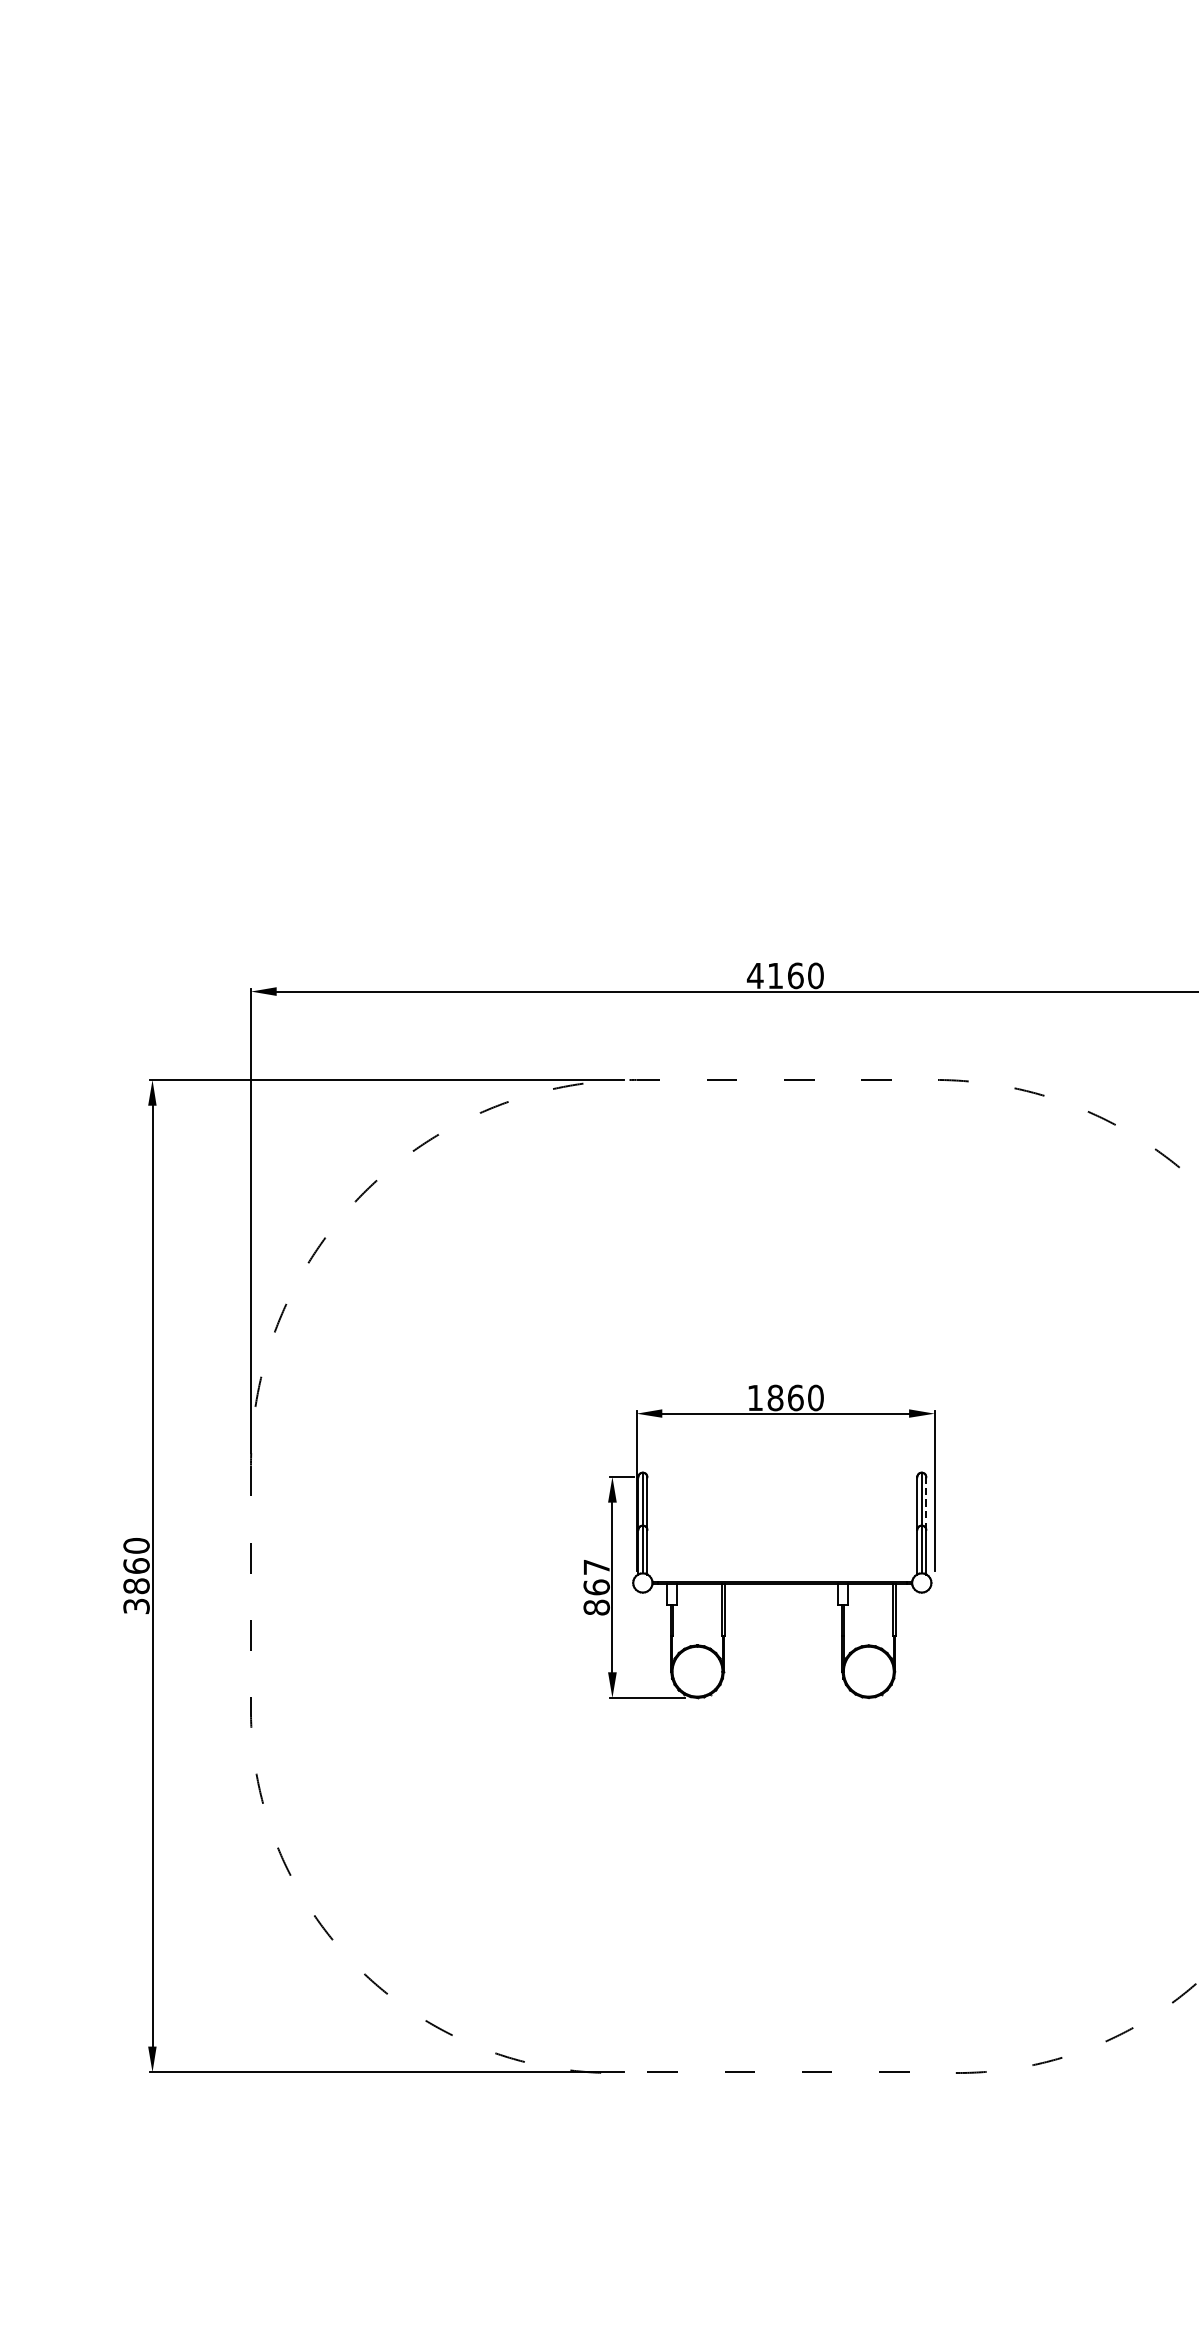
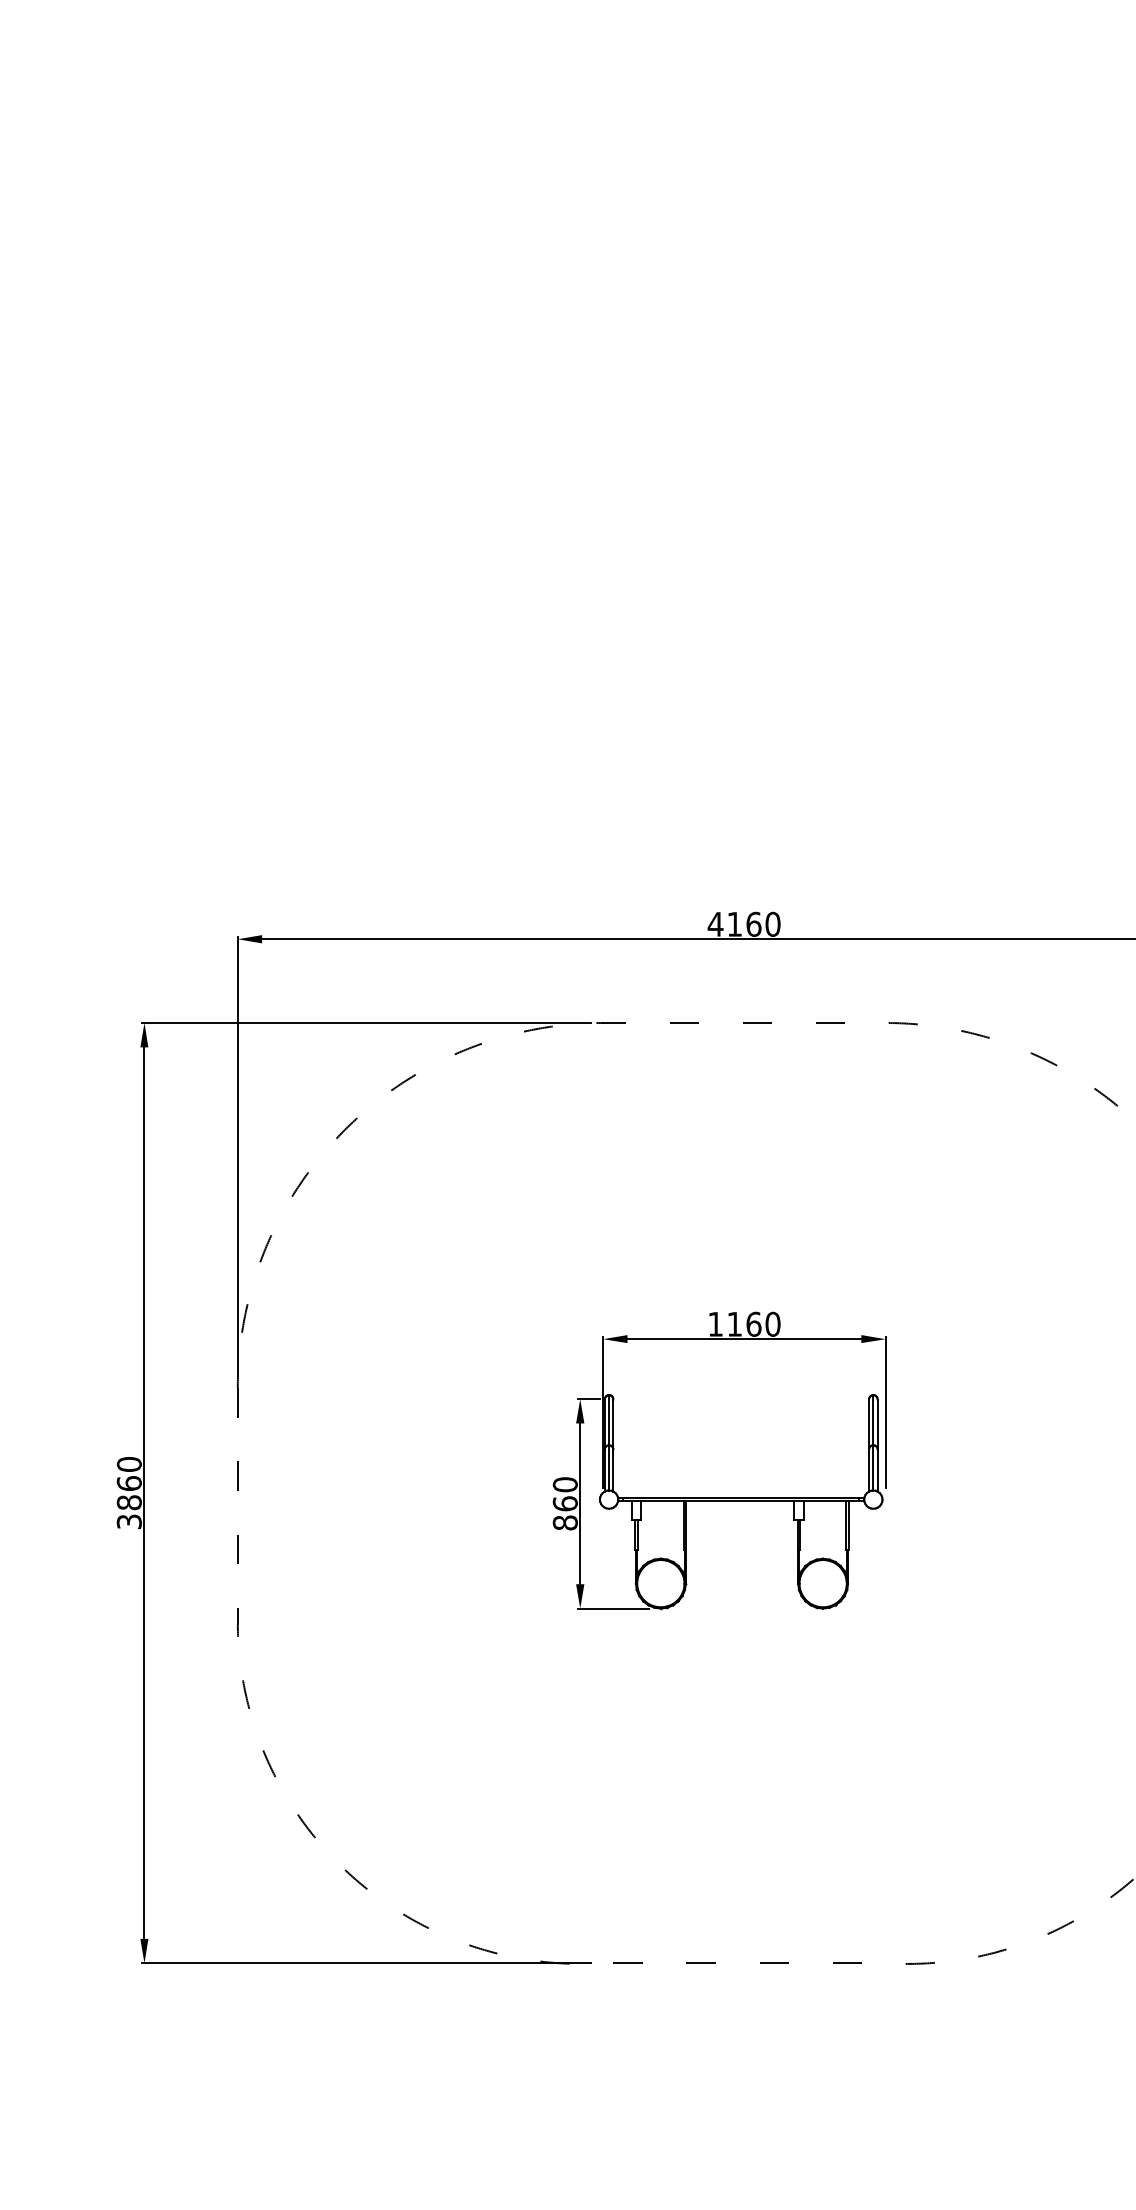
text: (775, 1397) -> (734, 1323), 1860 -> 1160
line: (926, 1503) -> (877, 1424), dashed -> solid
text: (595, 1567) -> (564, 1484), 867 -> 860

